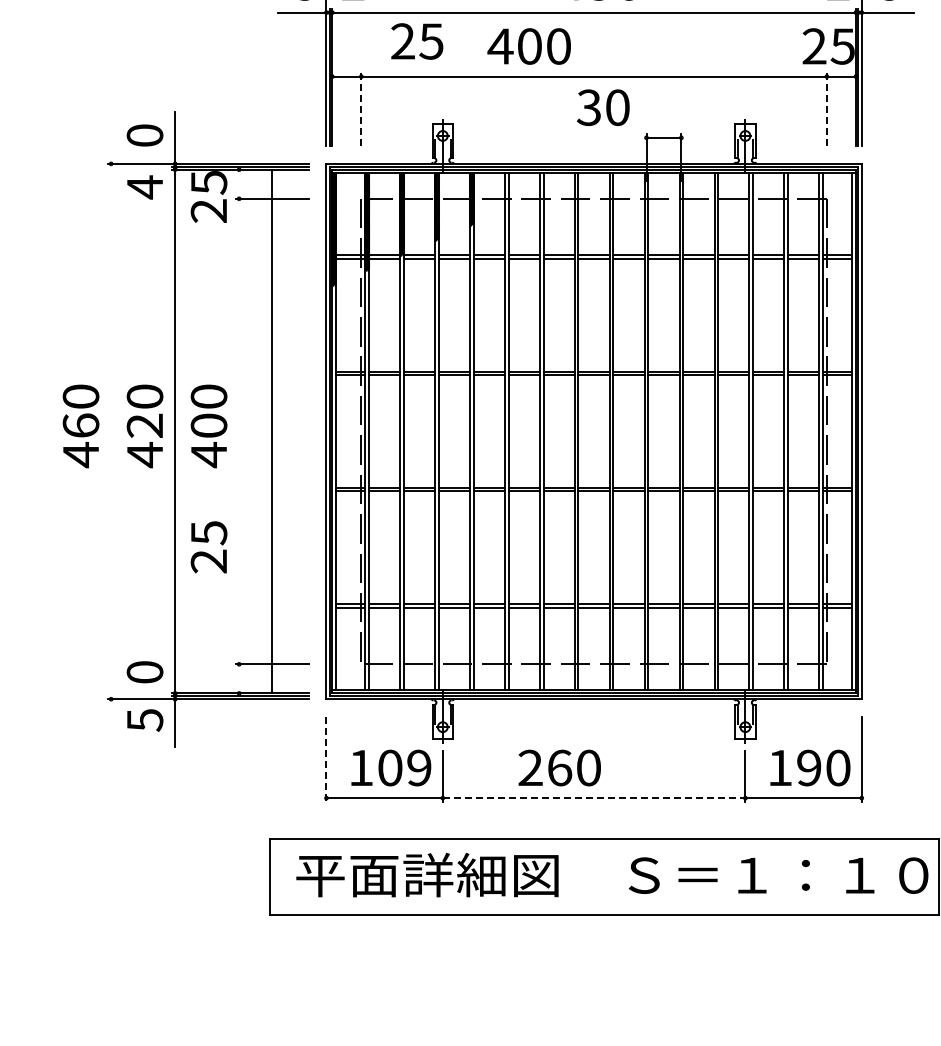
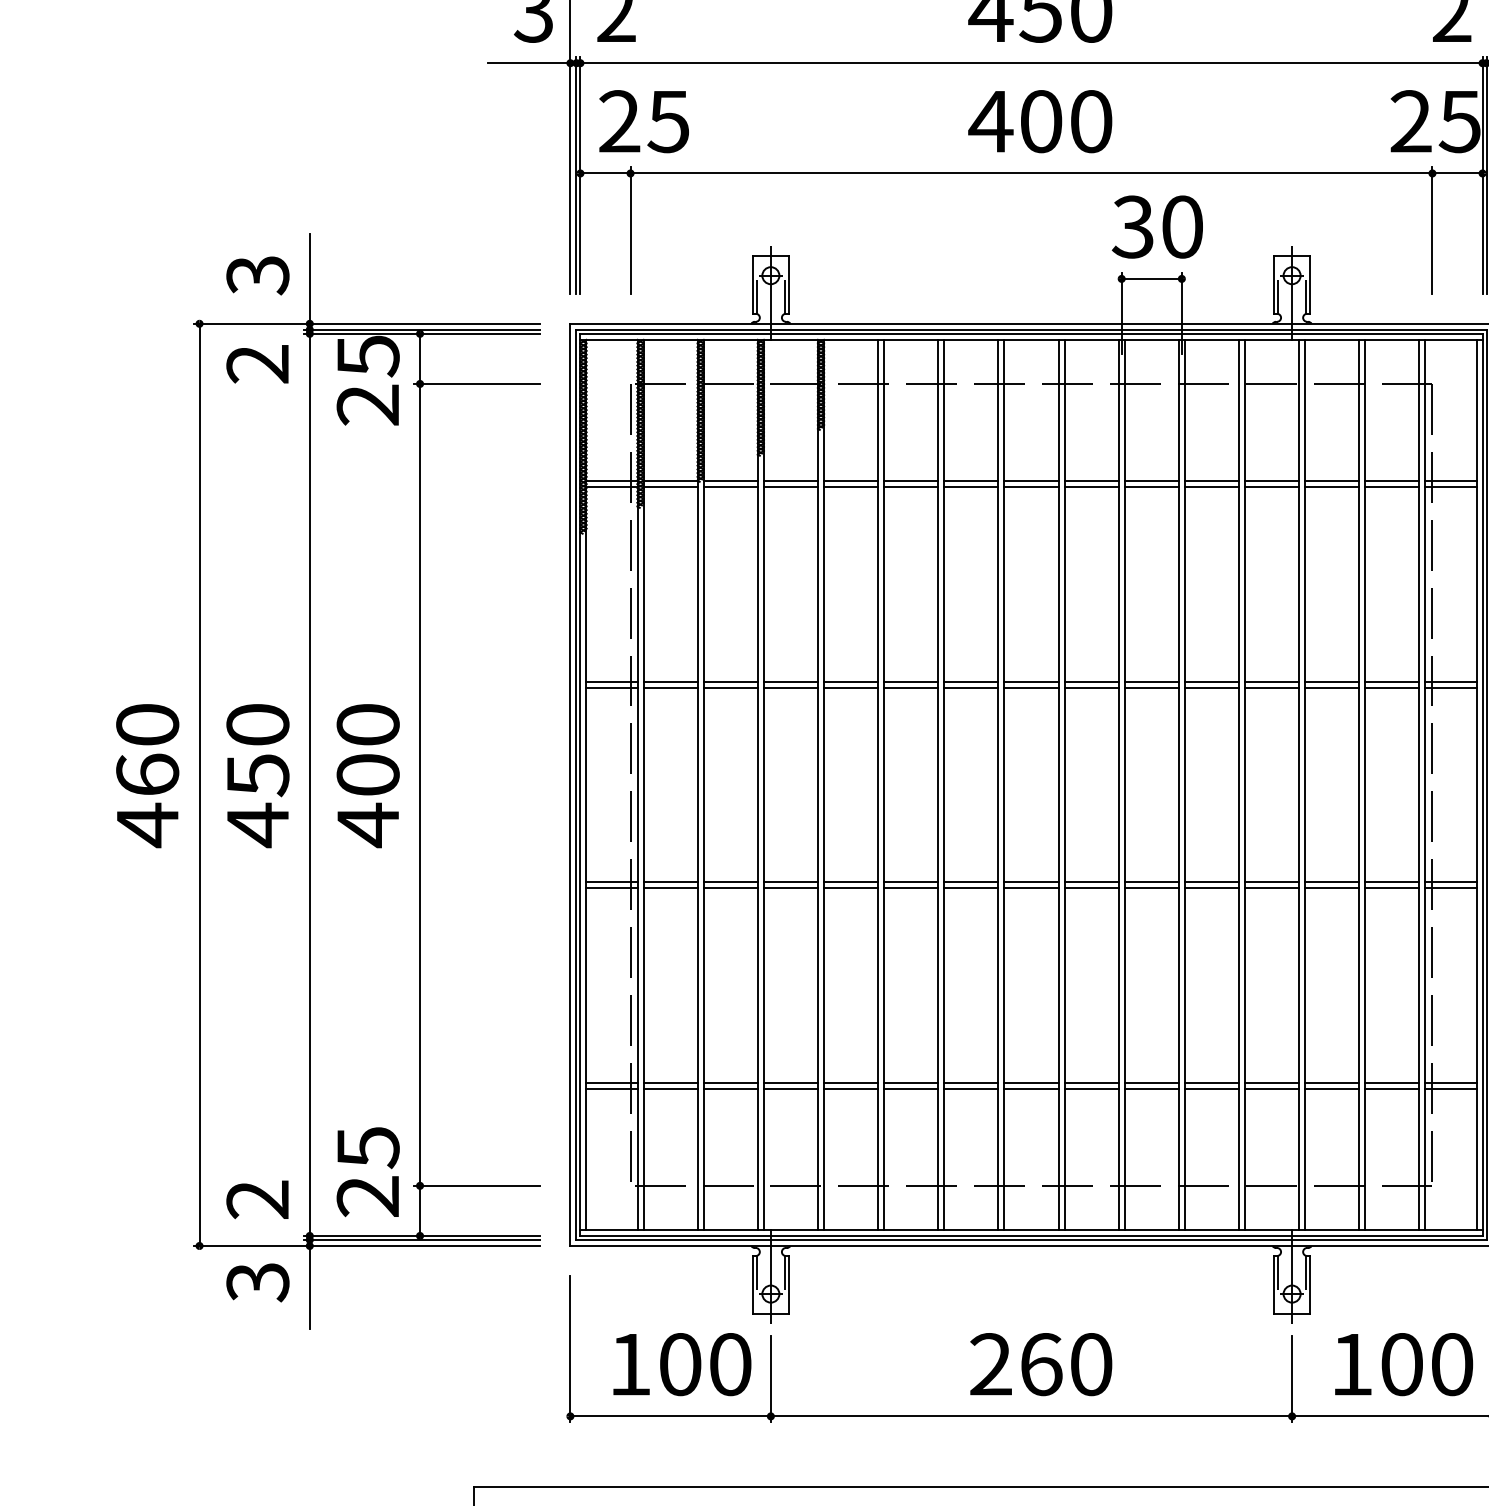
text: (417, 41) -> (644, 121), moved
text: (528, 46) -> (1039, 121), moved
text: (603, 107) -> (1157, 226), moved
line: (361, 109) -> (630, 230), dashed -> solid
line: (826, 109) -> (1431, 230), dashed -> solid
text: (144, 135) -> (256, 274), 0 -> 3
text: (144, 187) -> (256, 364), 4 -> 2
text: (144, 425) -> (256, 774), 420 -> 450
line: (111, 431) -> (200, 784), added
line: (272, 431) -> (420, 784), moved
text: (208, 547) -> (367, 1172), moved
text: (144, 672) -> (256, 1199), 0 -> 2
text: (144, 720) -> (256, 1282), 5 -> 3
line: (326, 759) -> (570, 1349), dashed -> solid
text: (419, 767) -> (730, 1363), 109 -> 100
text: (559, 767) -> (1040, 1363), moved
text: (809, 767) -> (1402, 1363), 190 -> 100
line: (594, 798) -> (1032, 1416), dashed -> solid

